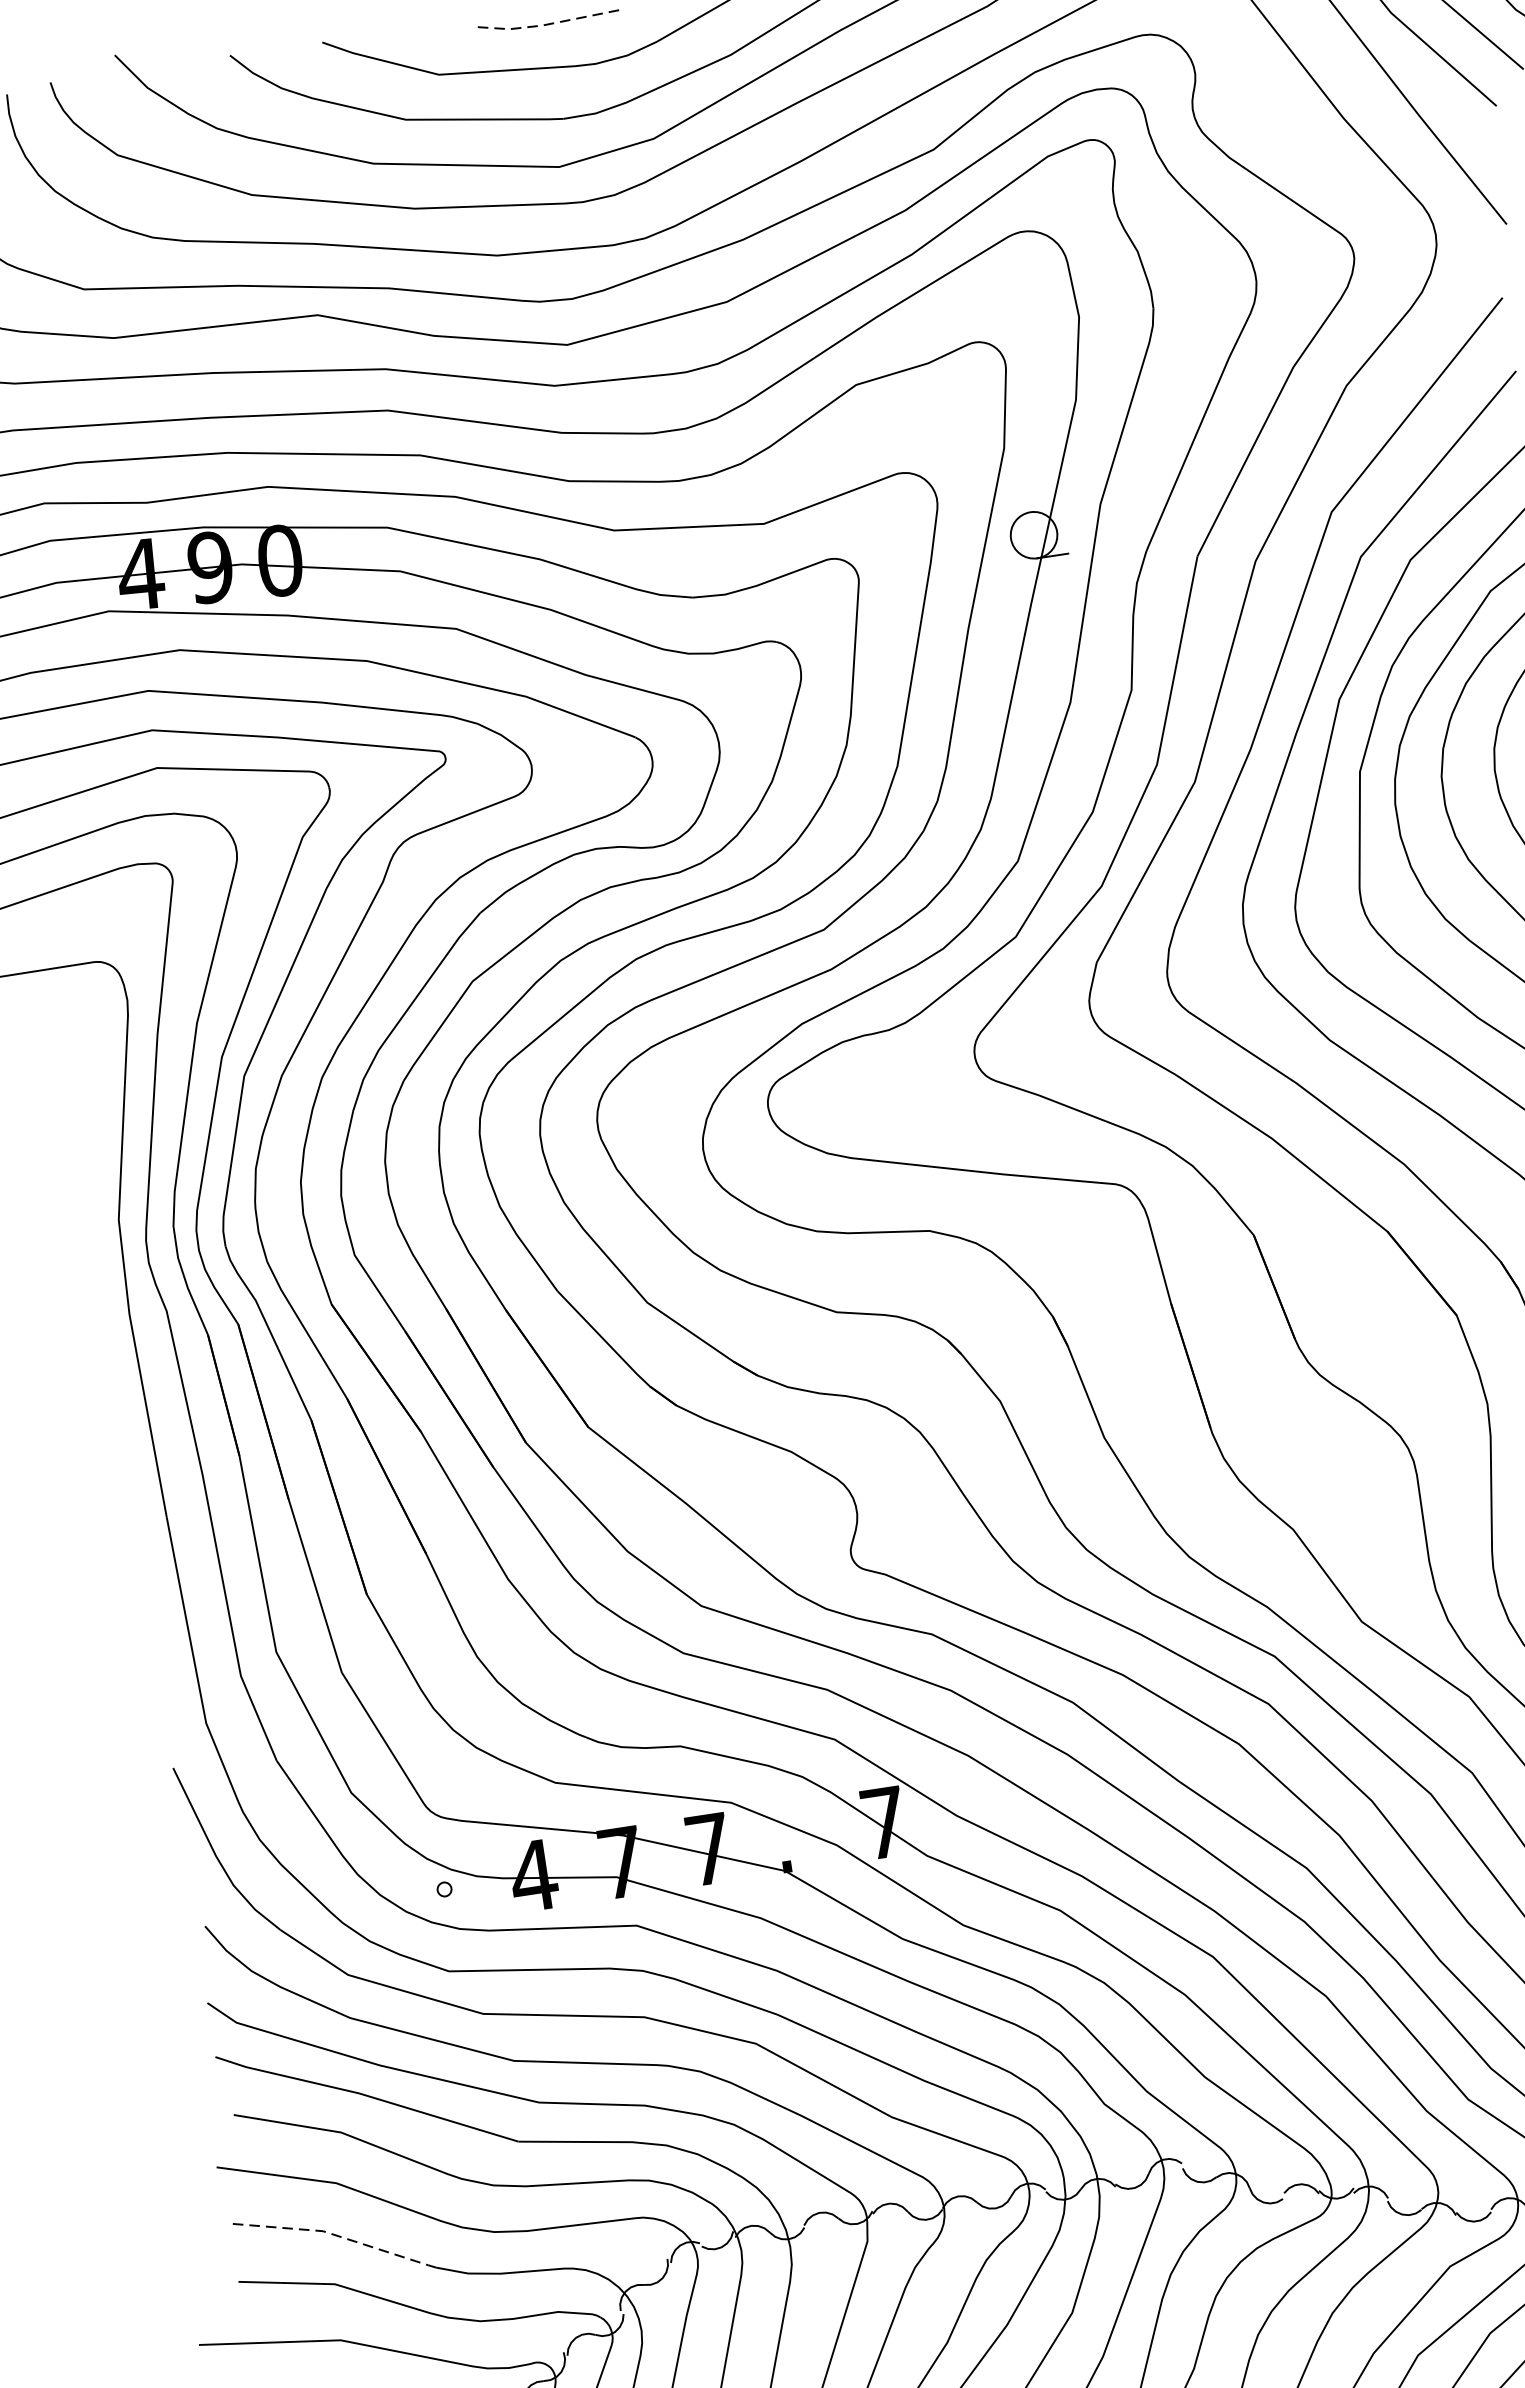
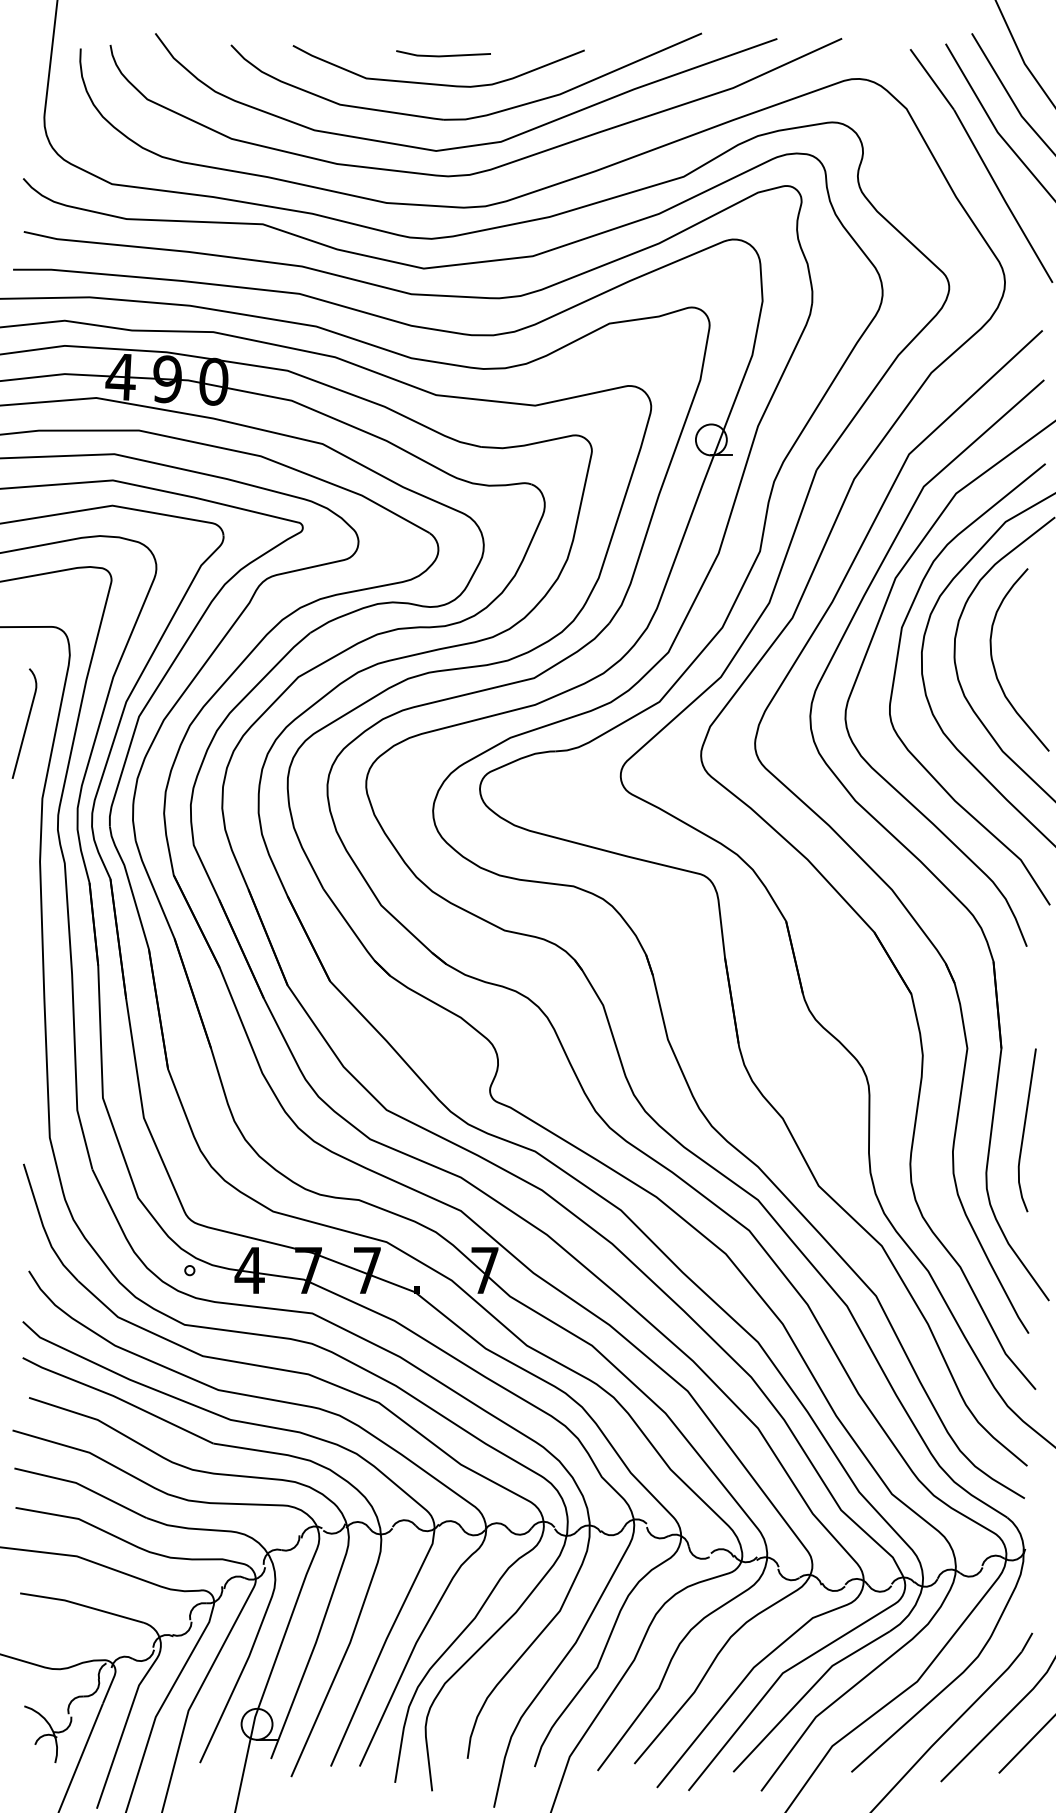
line: (545, 25) -> (441, 56), dashed -> solid
curve: (78, 1111) -> (26, 723), added
line: (334, 2234) -> (83, 1486), dashed -> solid

